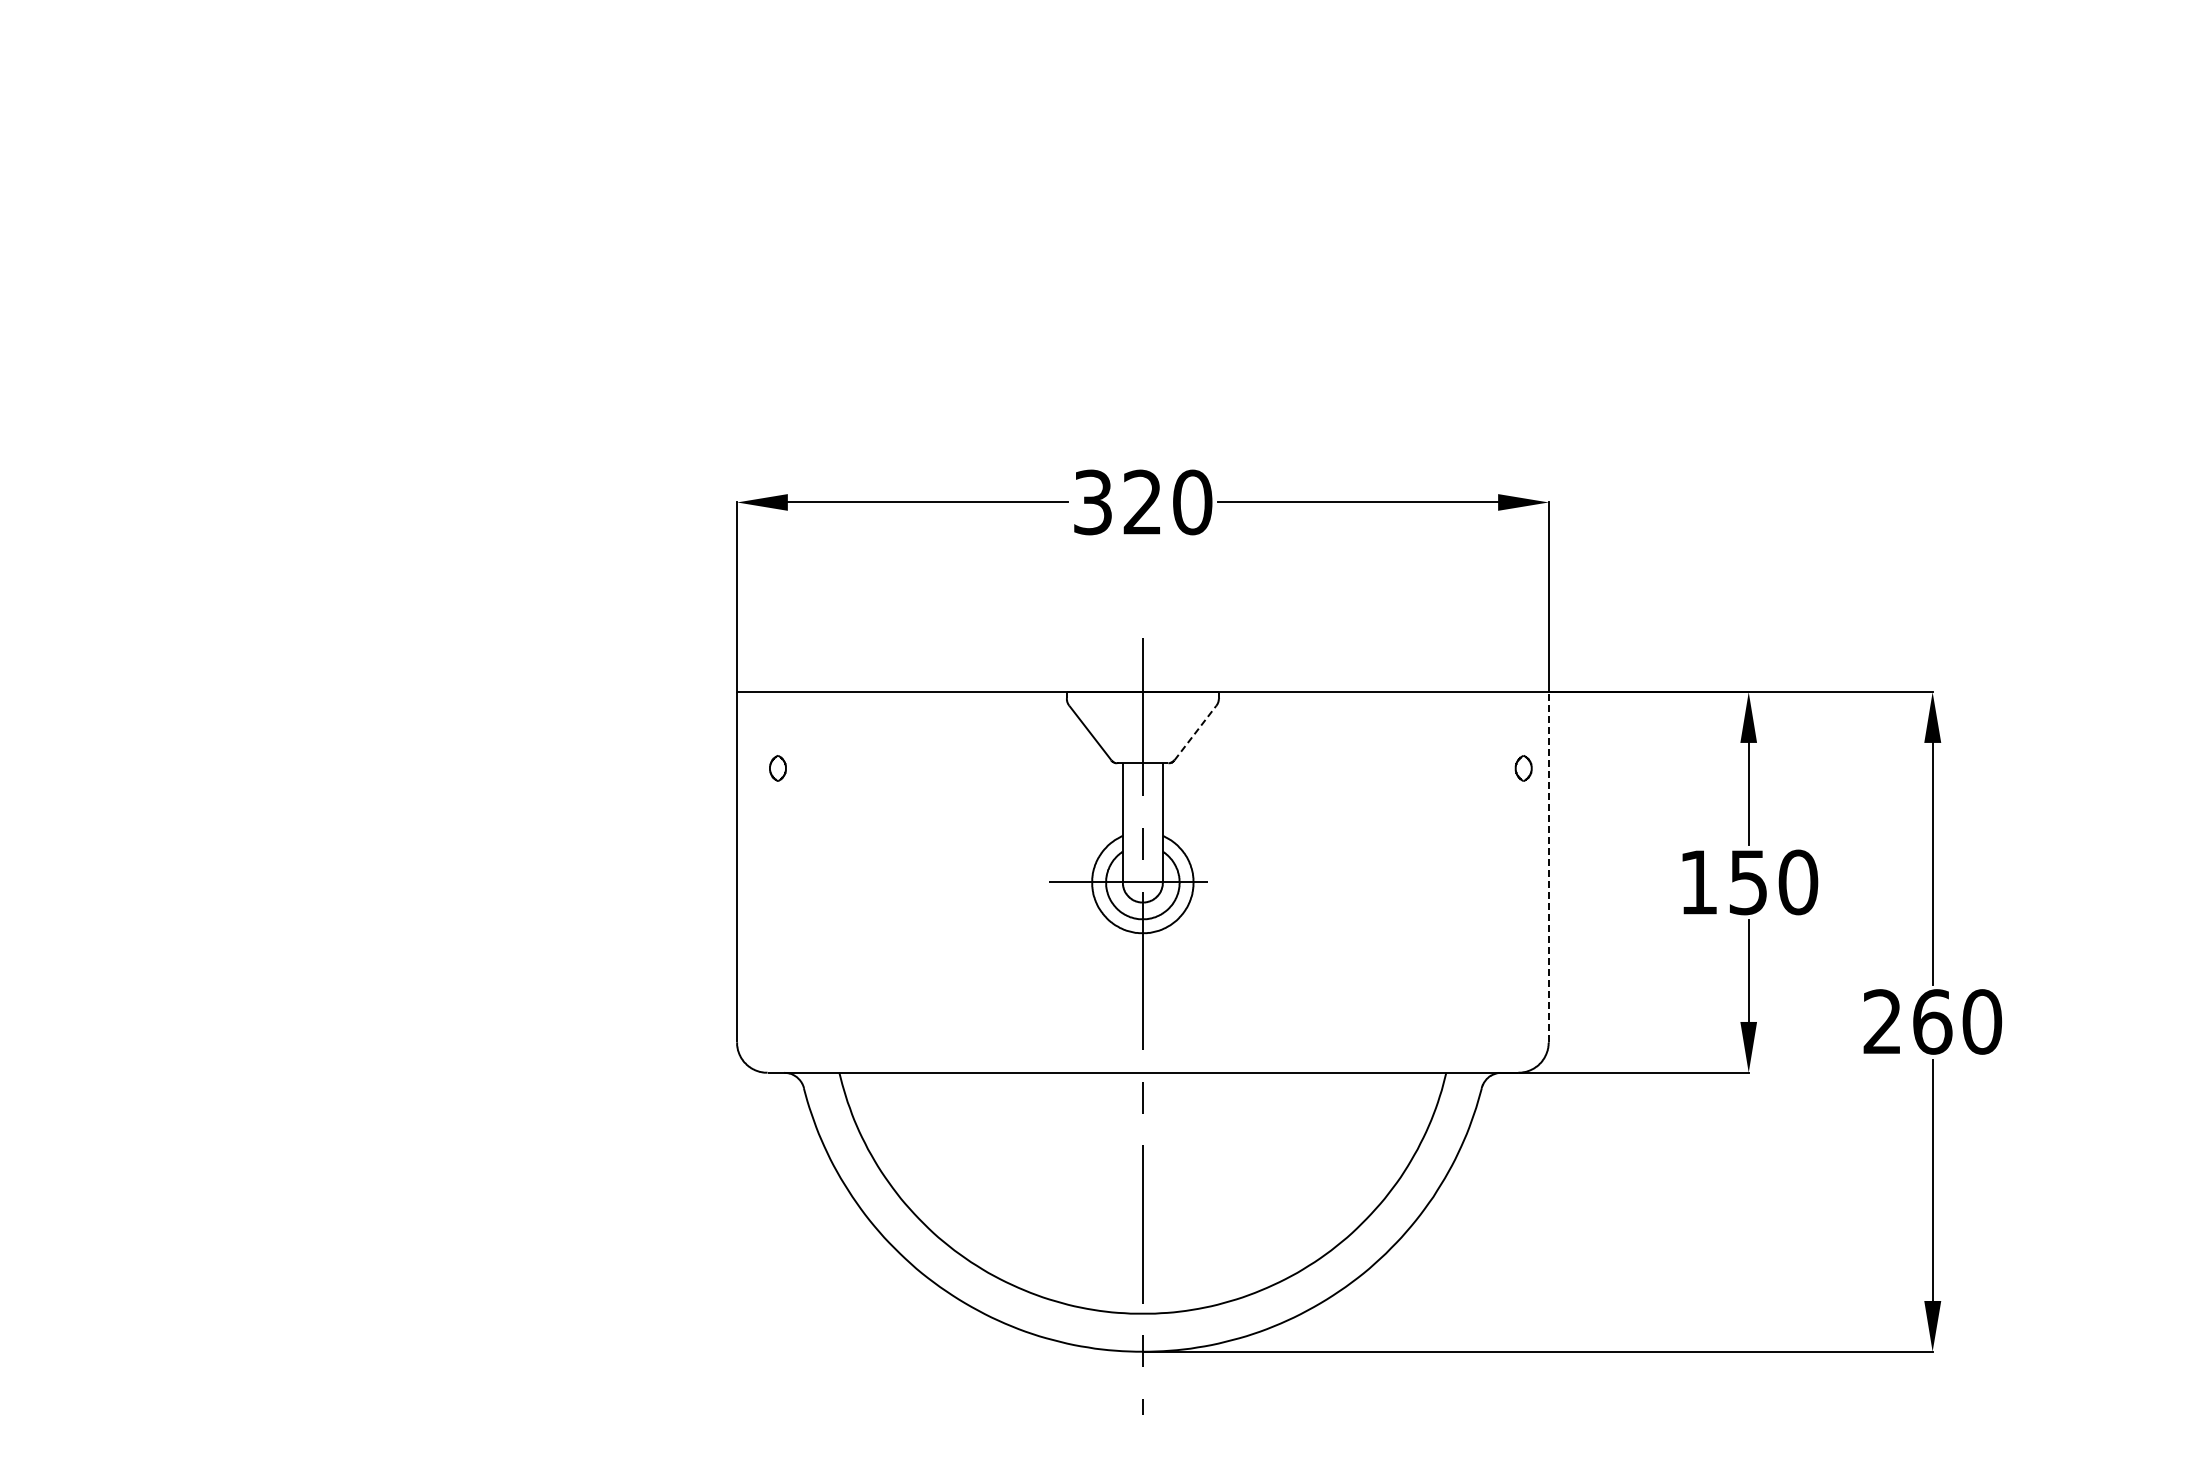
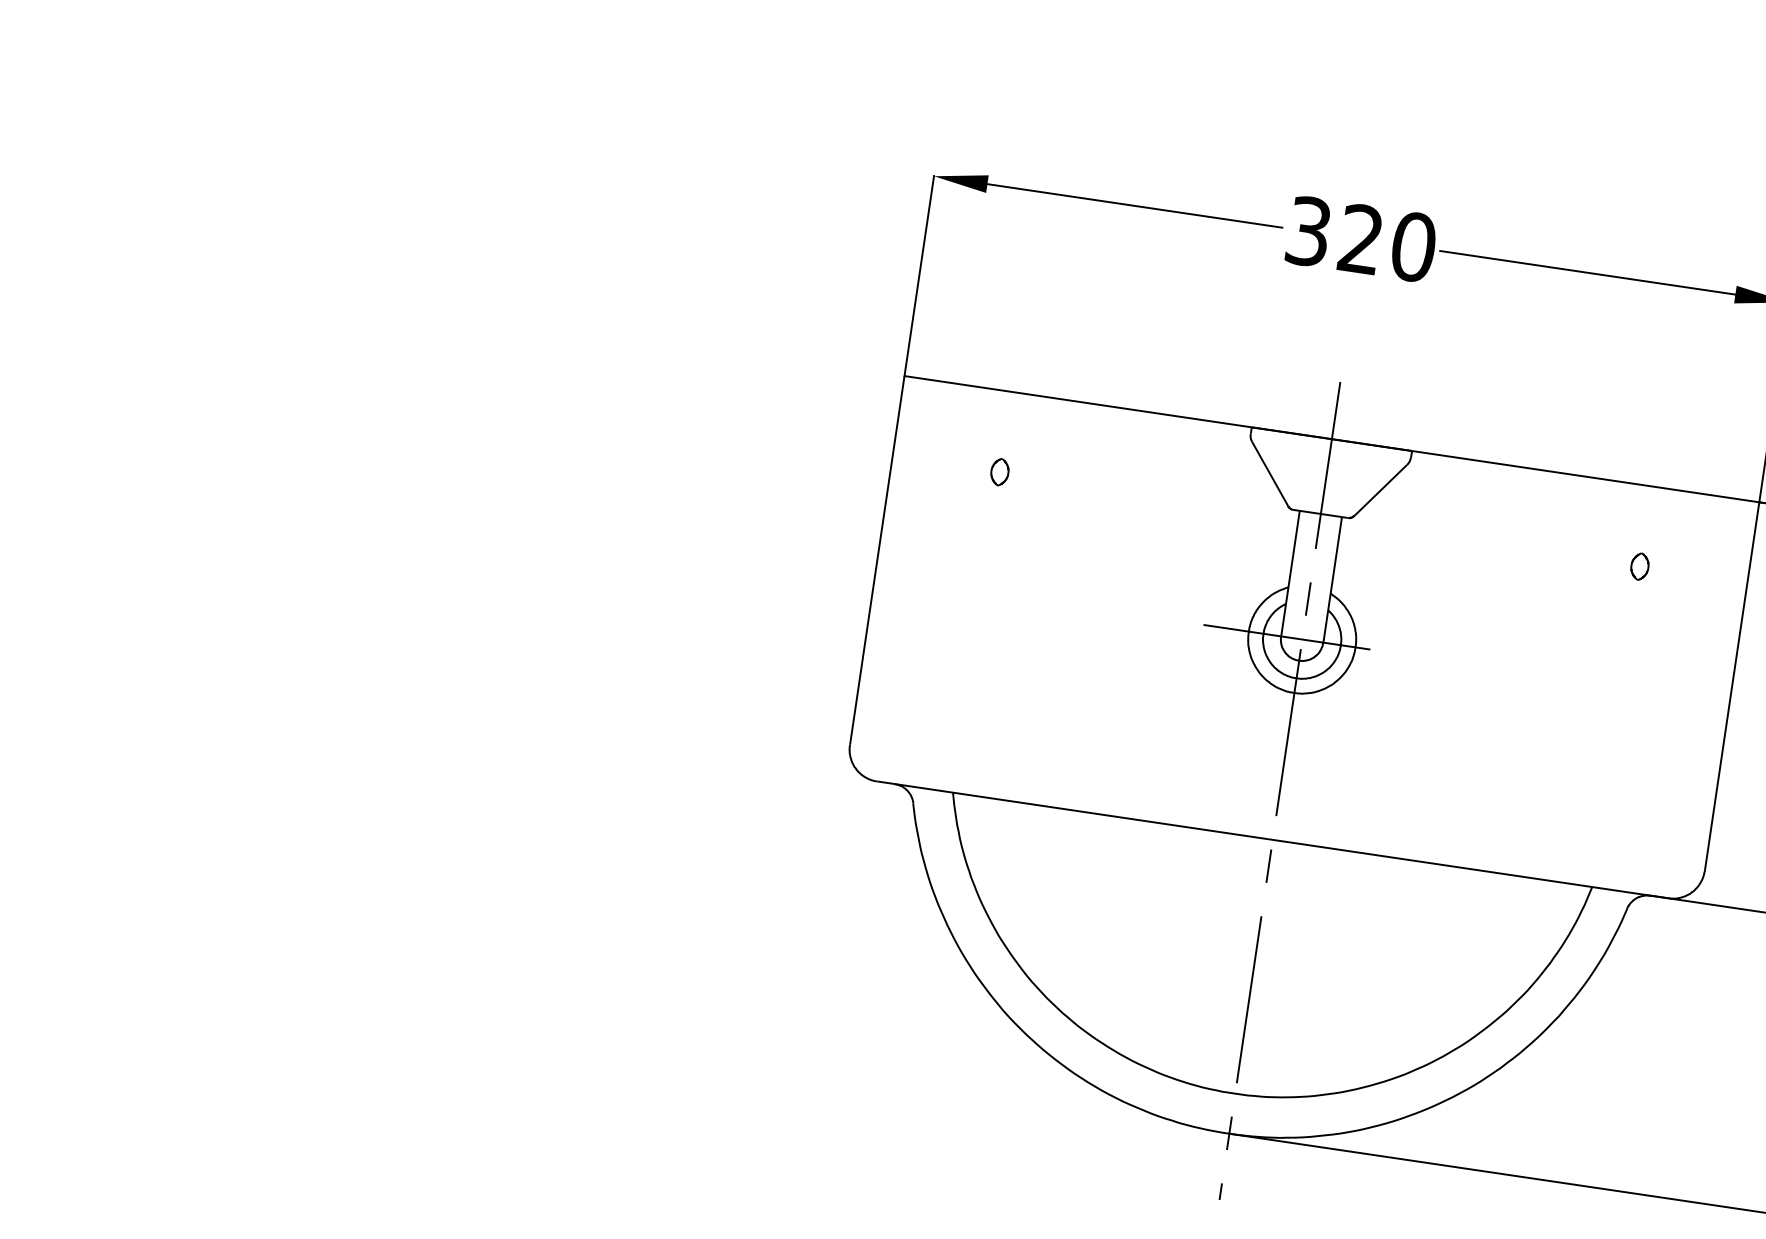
line: (1195, 732) -> (1380, 489), dashed -> solid
part: (777, 768) -> (999, 472), moved
part: (1523, 768) -> (1639, 566), moved
line: (1548, 866) -> (1731, 685), dashed -> solid

